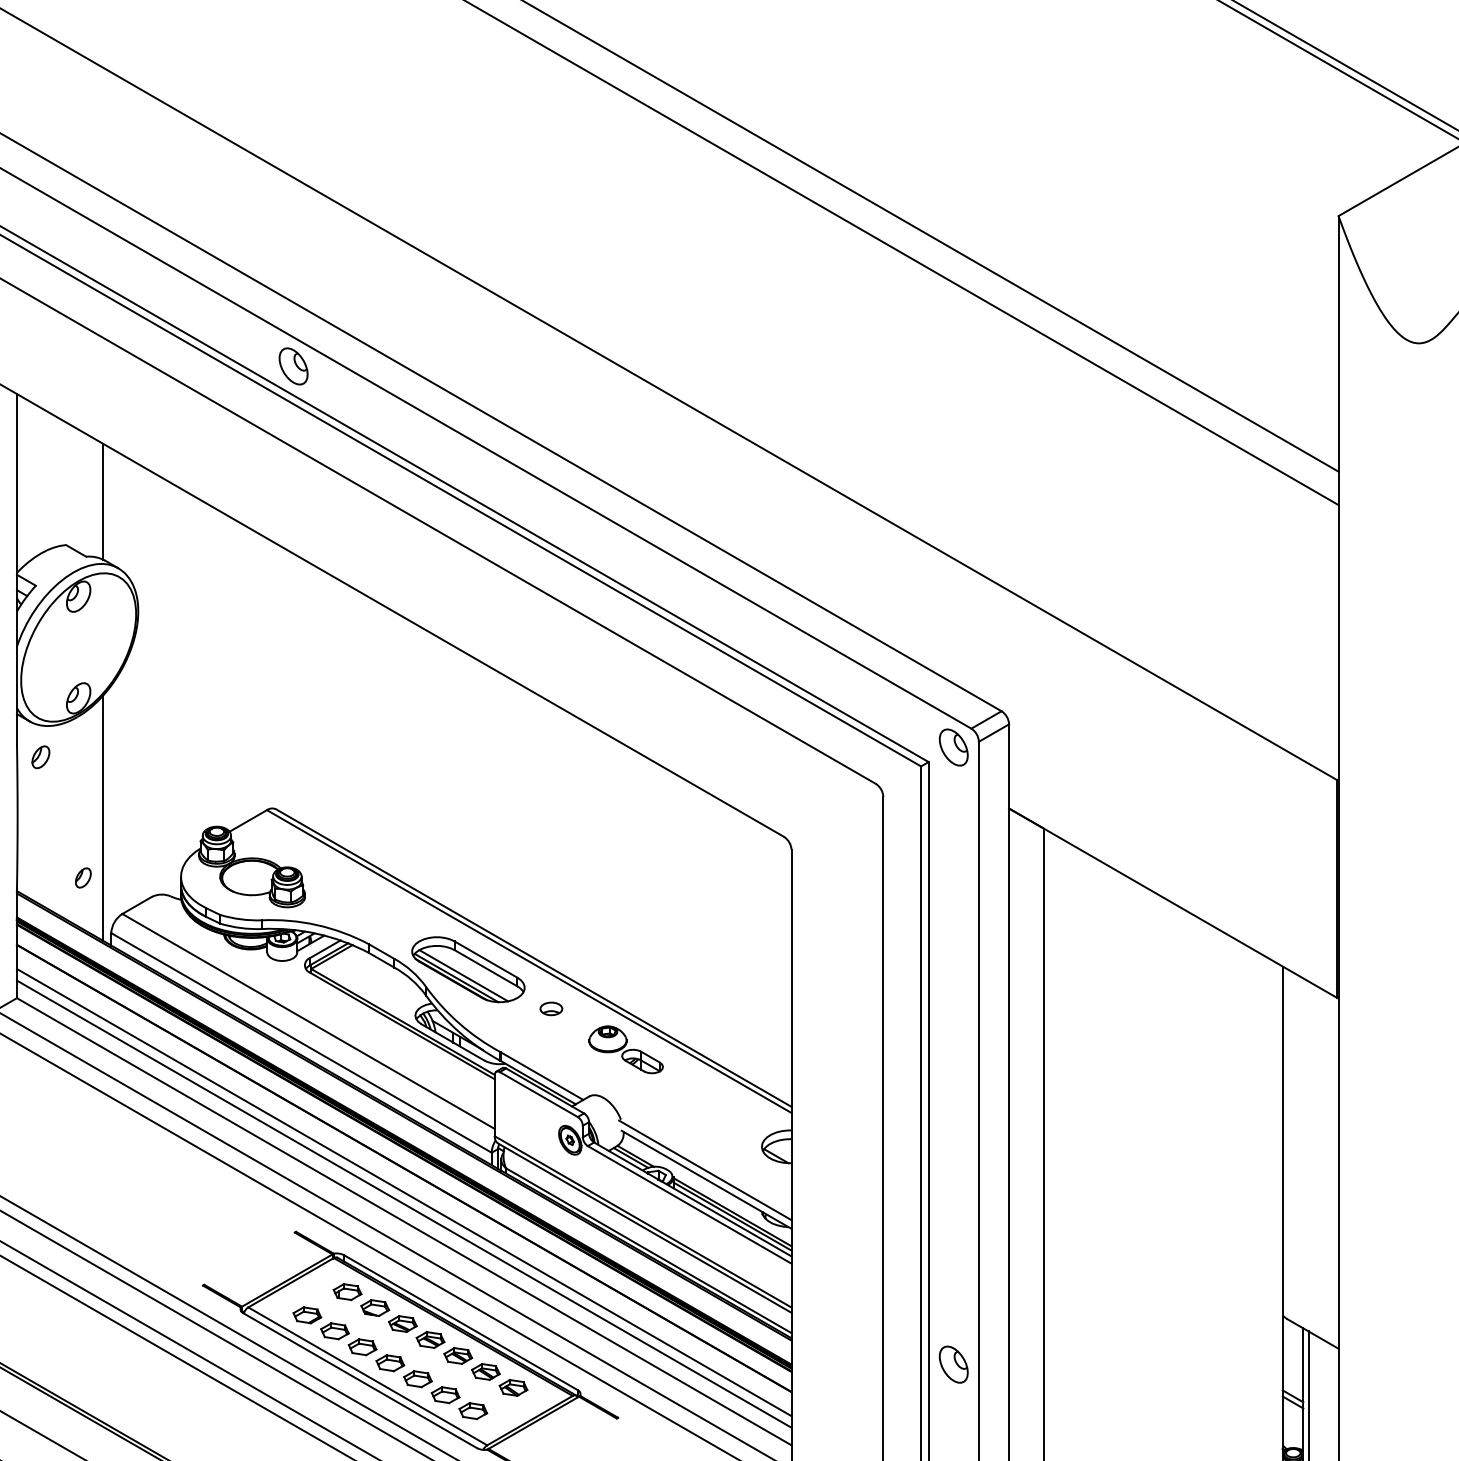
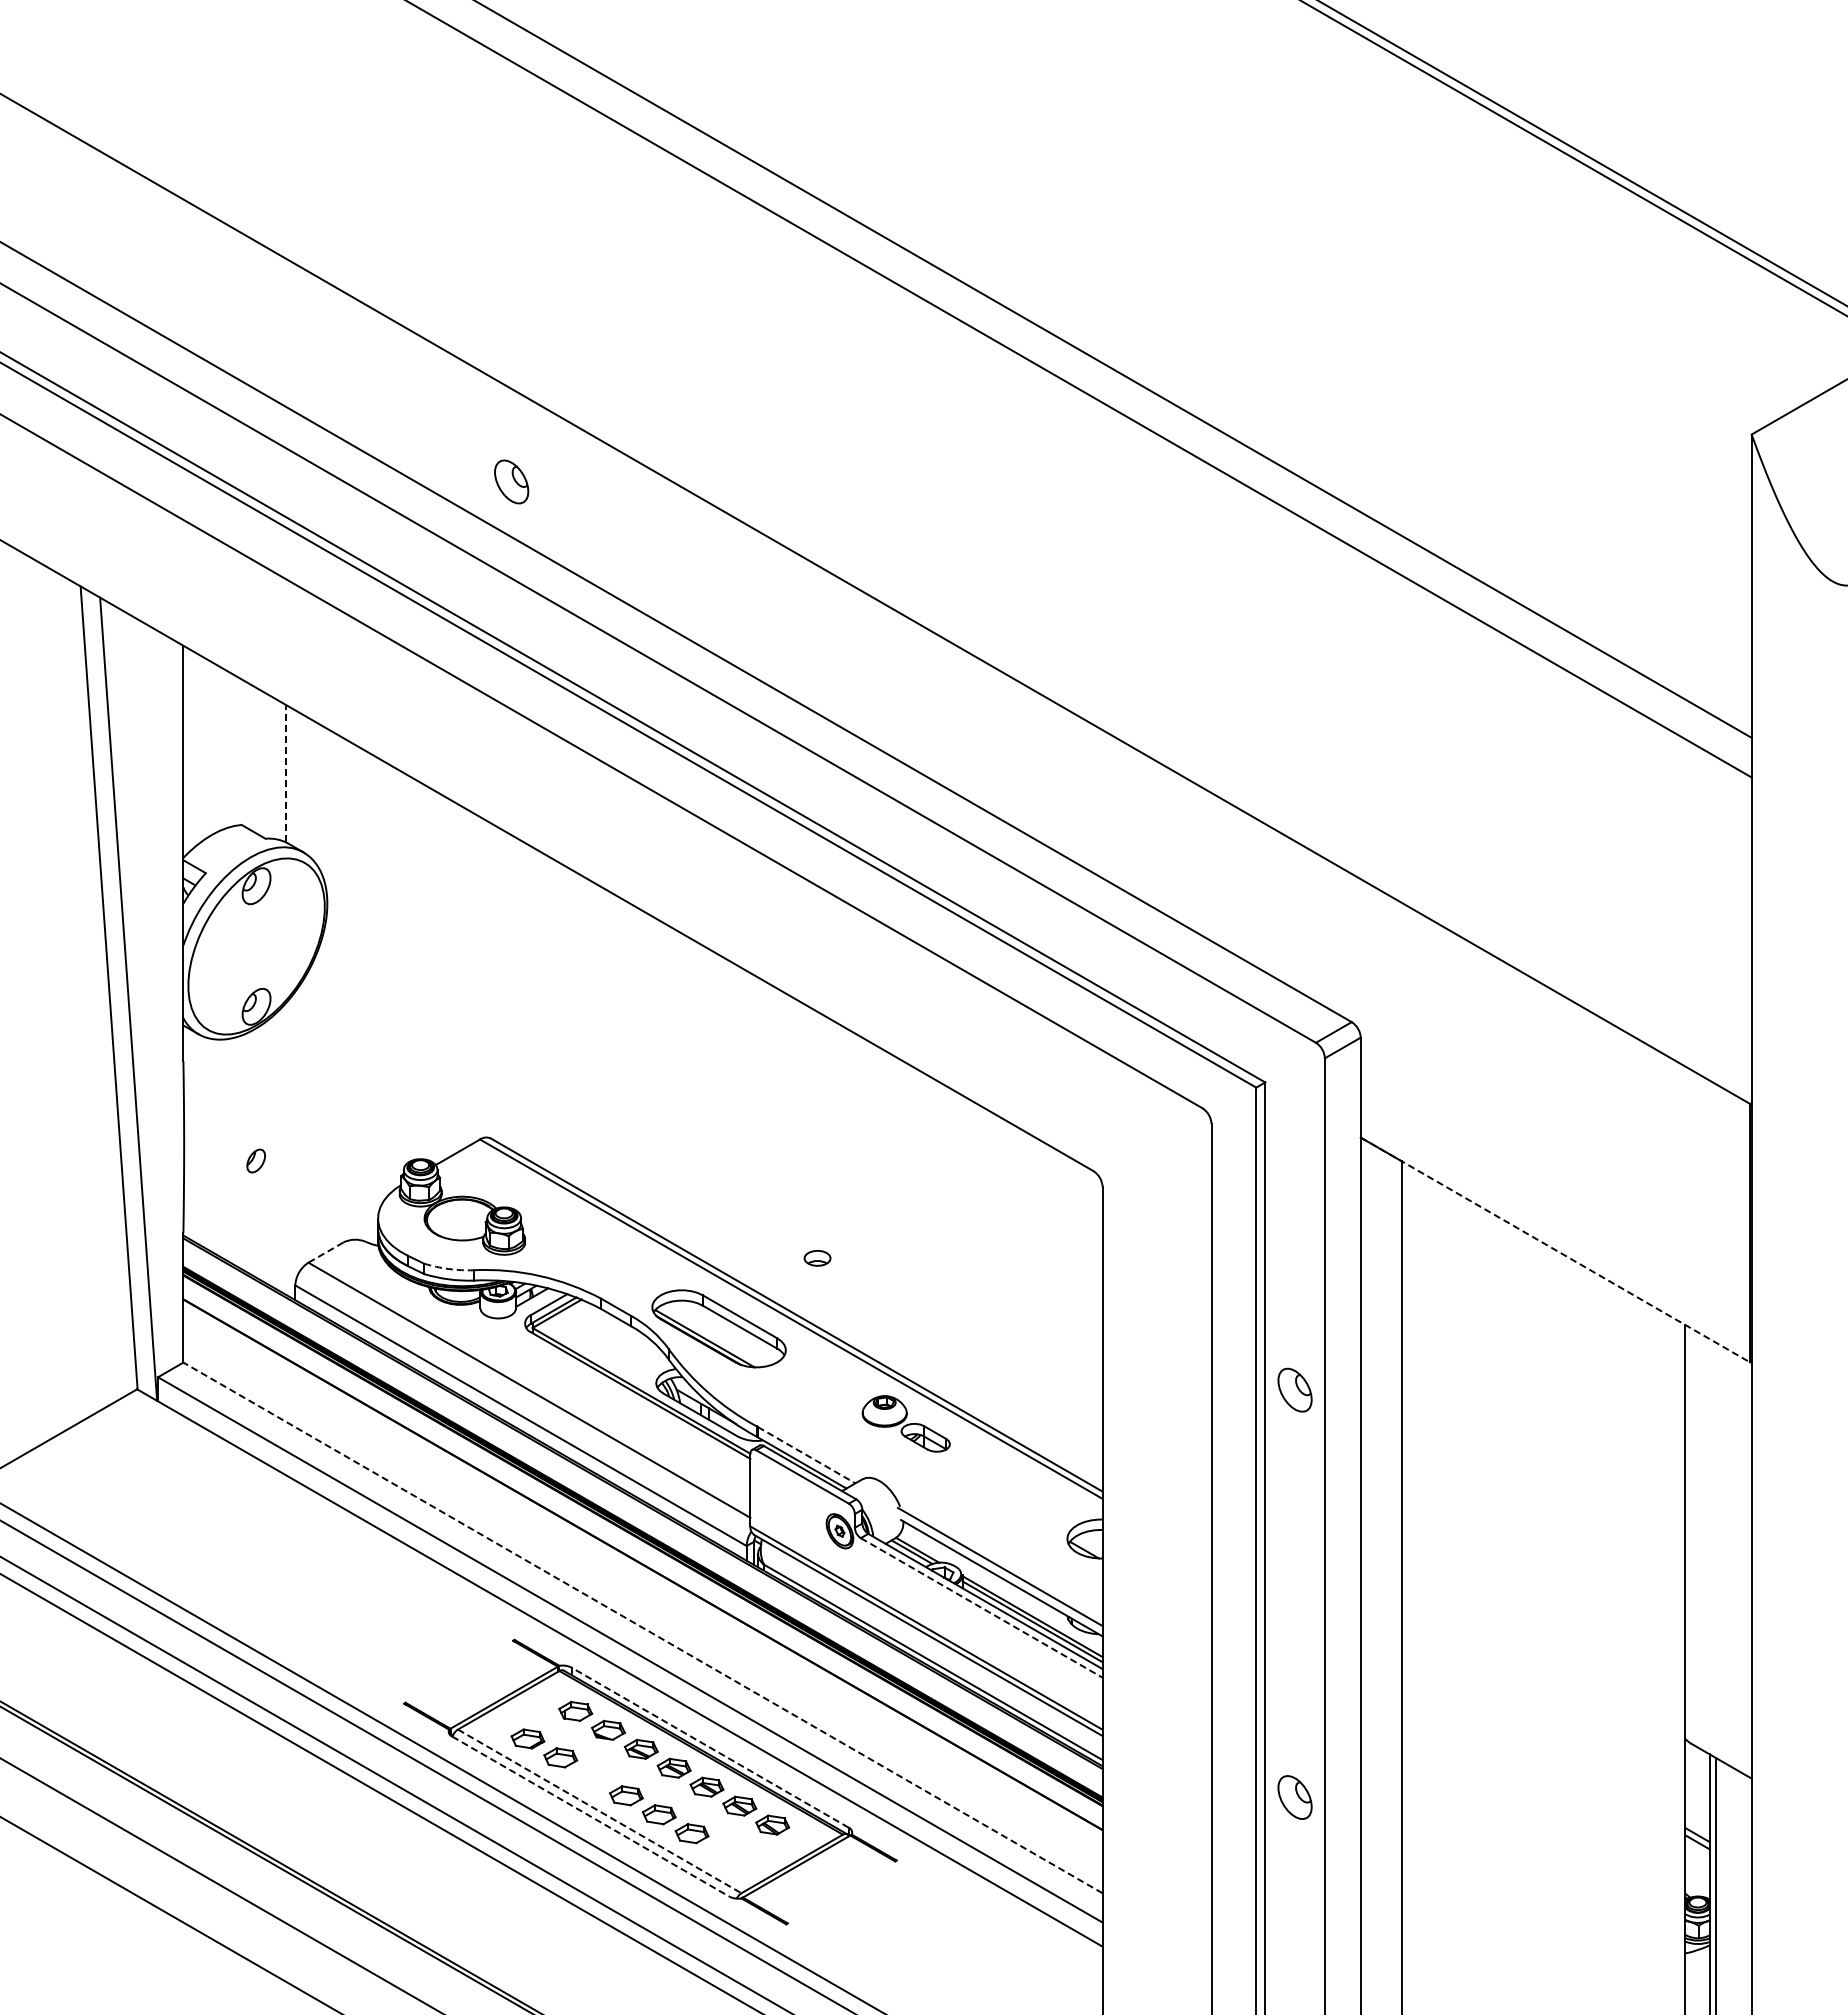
part: (293, 366) -> (511, 481), moved
line: (103, 501) -> (286, 773), solid -> dashed
part: (953, 746) -> (1294, 1389), moved
part: (40, 757) -> (211, 1076), removed
line: (103, 817) -> (286, 1148), removed
part: (82, 877) -> (255, 1160), moved
line: (1173, 903) -> (1555, 1250), solid -> dashed
line: (136, 905) -> (325, 1252), solid -> dashed
arc: (240, 919) -> (448, 1269), solid -> dashed
line: (463, 975) -> (713, 1335), removed
part: (551, 1009) -> (817, 1258), moved
line: (542, 1076) -> (807, 1455), solid -> dashed
line: (403, 1192) -> (642, 1593), removed
line: (403, 1203) -> (642, 1606), removed
line: (689, 1204) -> (981, 1607), solid -> dashed
line: (404, 1221) -> (643, 1627), solid -> dashed
line: (461, 1322) -> (710, 1747), solid -> dashed
part: (362, 1346) -> (593, 1776), removed
line: (367, 1376) -> (599, 1811), solid -> dashed
line: (360, 1380) -> (590, 1816), solid -> dashed
part: (472, 1410) -> (724, 1852), removed

